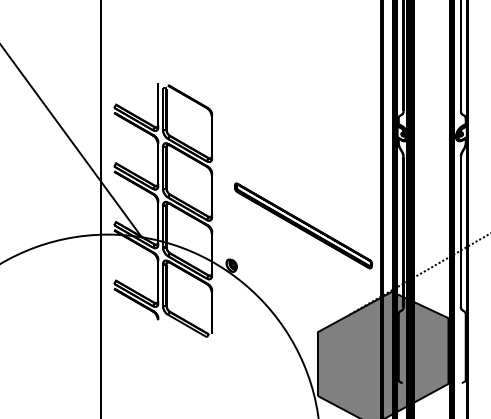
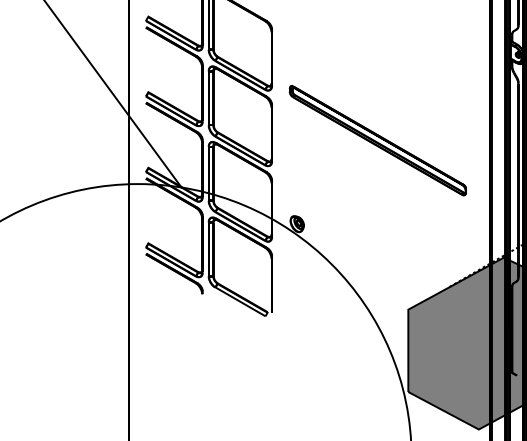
part: (303, 225) -> (378, 140), moved

